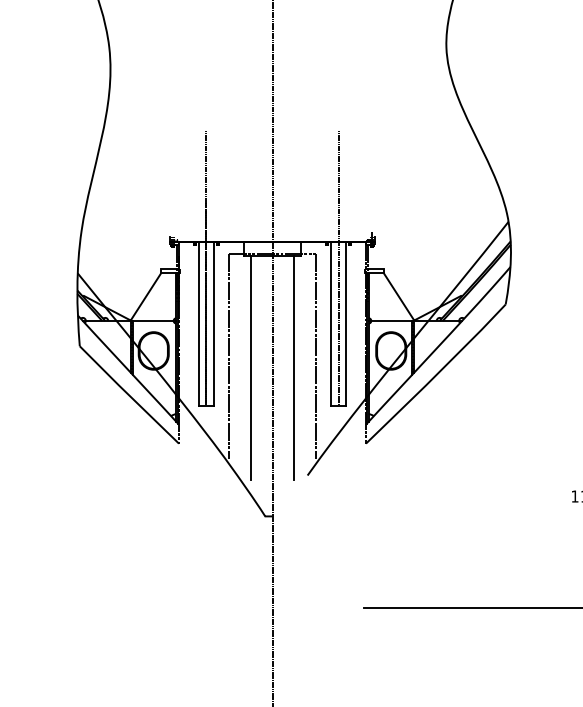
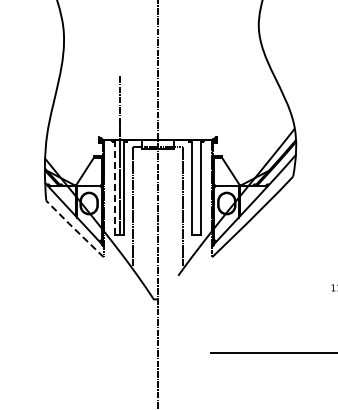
line: (338, 268) -> (196, 155), removed
line: (199, 323) -> (115, 187), solid -> dashed
line: (250, 368) -> (145, 213), removed
line: (294, 368) -> (170, 213), removed
line: (126, 394) -> (73, 228), solid -> dashed

